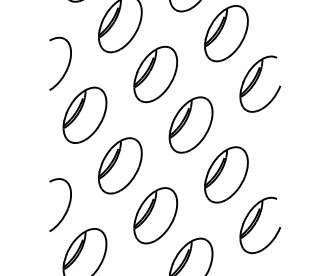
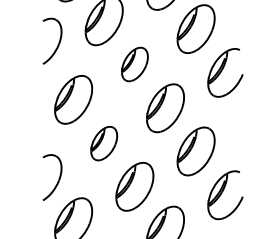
part: (67, 65) -> (58, 42), moved
part: (155, 74) -> (134, 64), size x0.7
part: (119, 165) -> (103, 143), size x0.7

